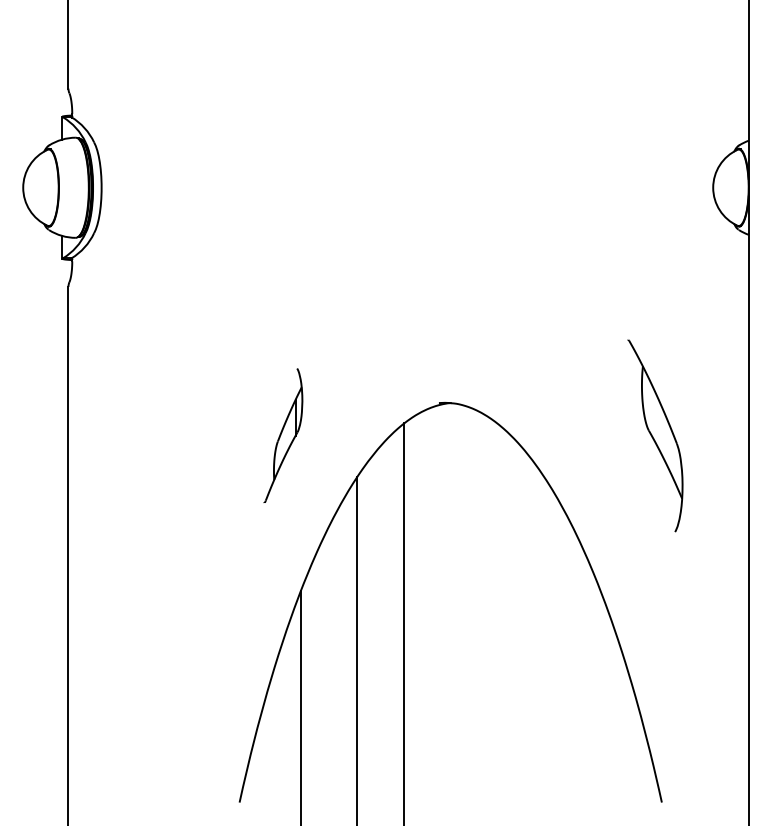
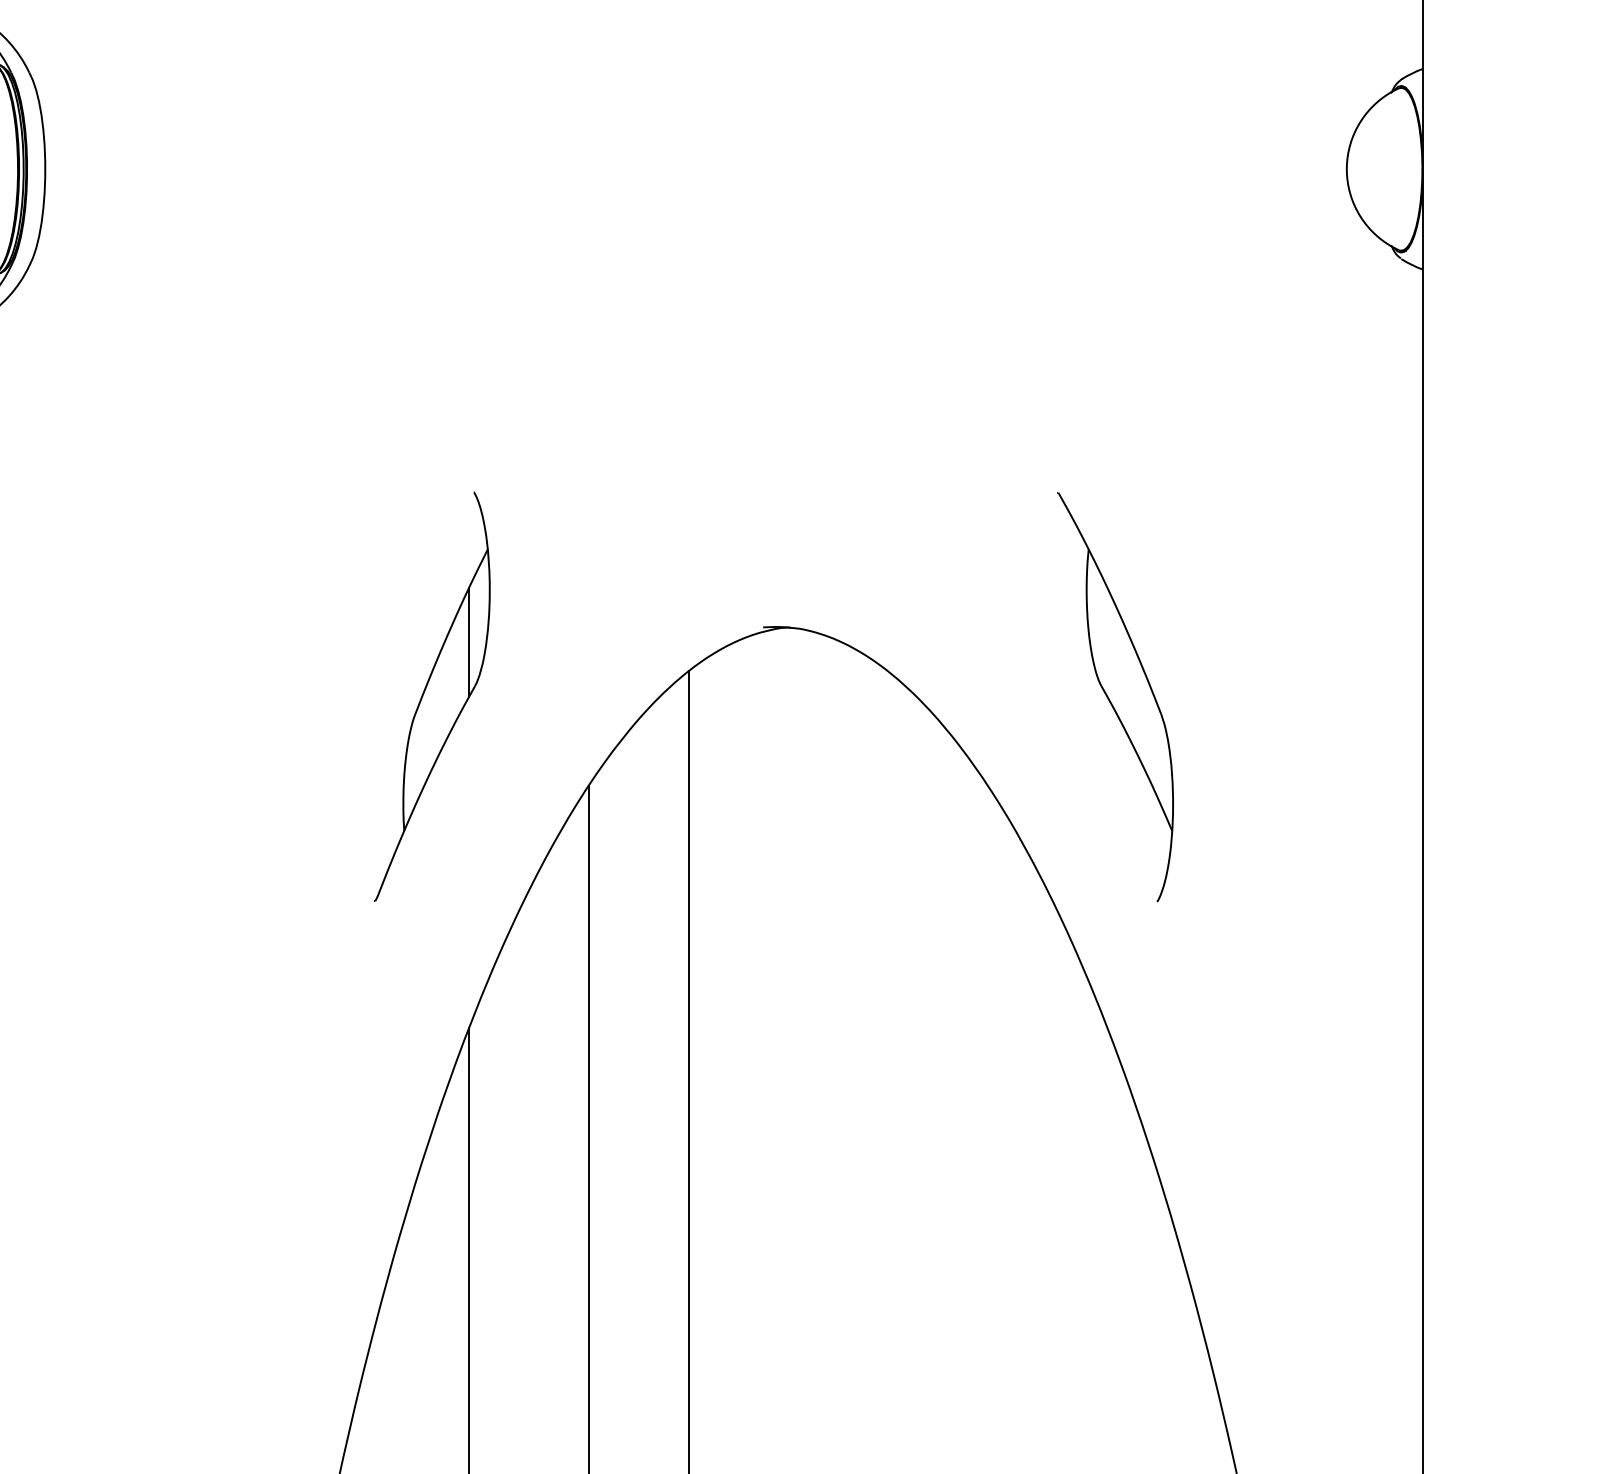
part: (283, 435) -> (432, 696), size x1.43
part: (655, 435) -> (1115, 696), moved

